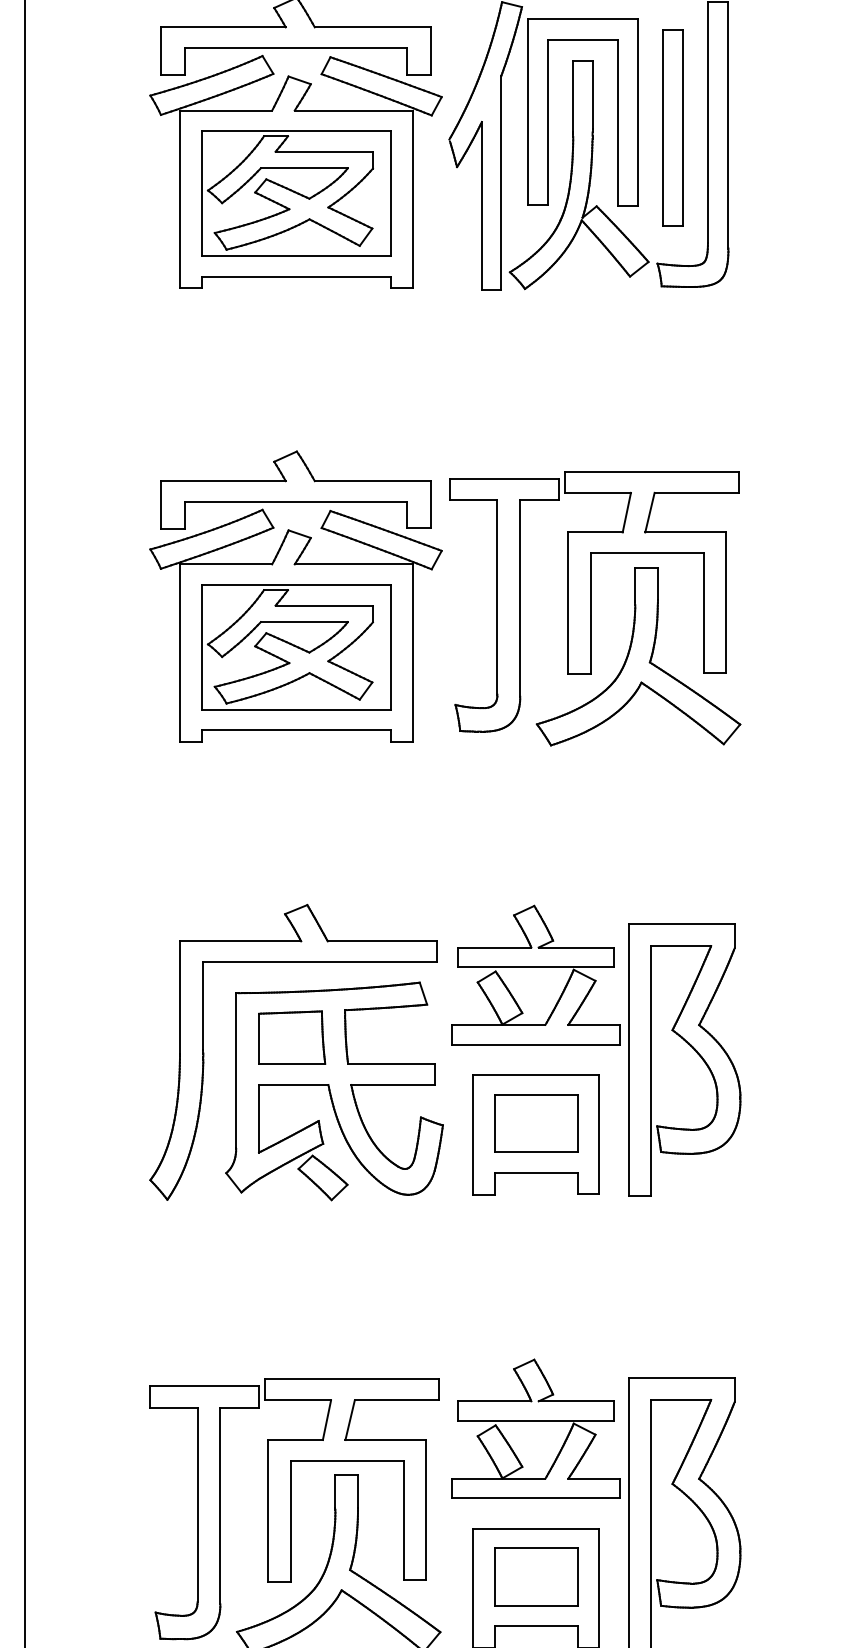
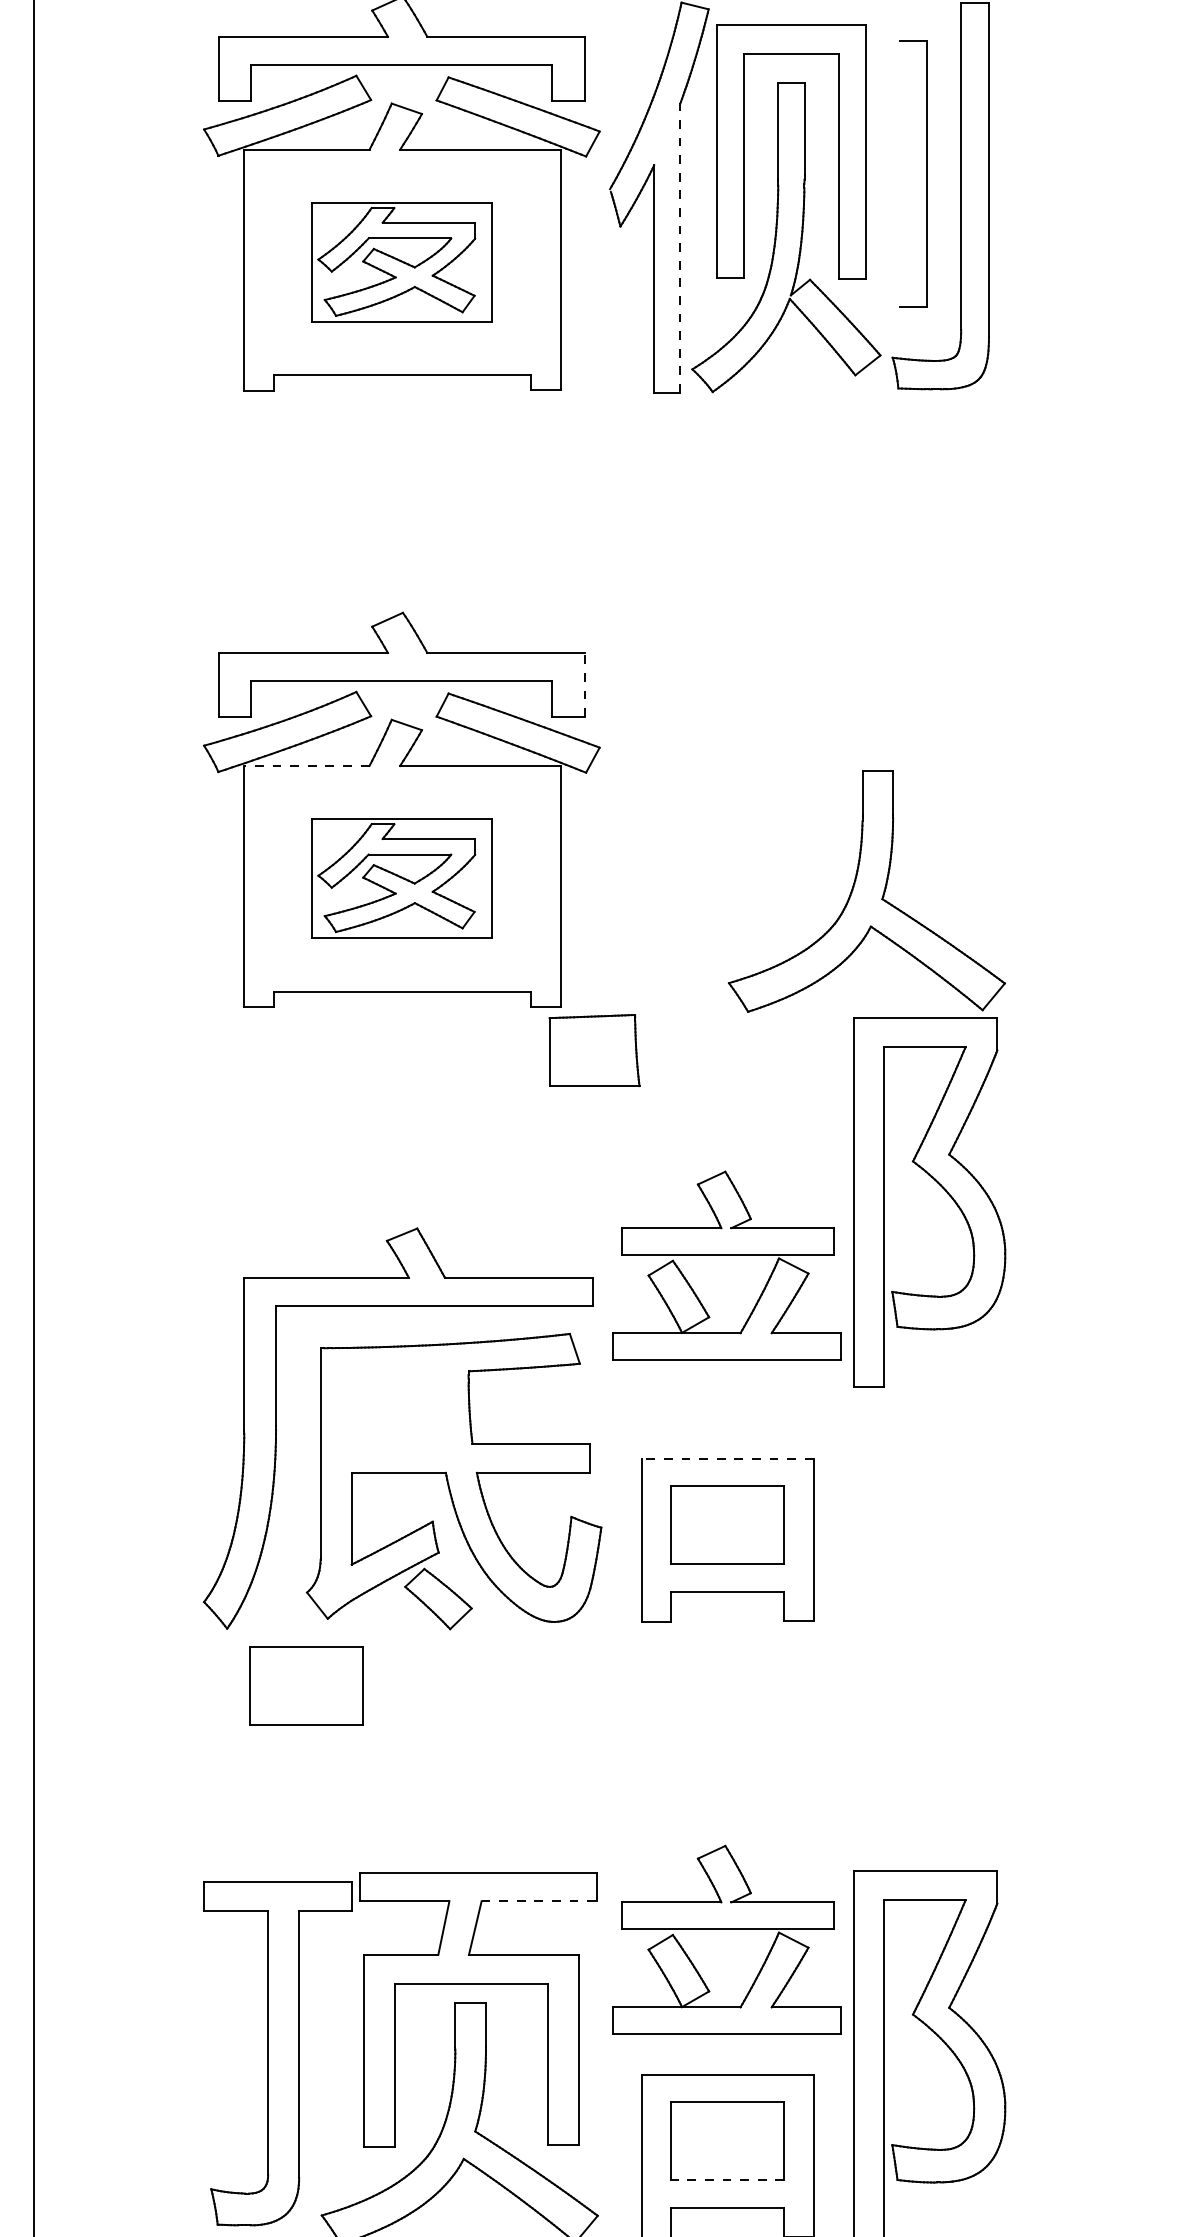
line: (663, 128) -> (900, 173), removed
line: (501, 183) -> (680, 248), solid -> dashed
part: (296, 193) -> (402, 262), size x0.7
line: (430, 504) -> (584, 684), solid -> dashed
line: (225, 564) -> (306, 766), solid -> dashed
part: (594, 601) -> (807, 816), removed
part: (296, 647) -> (402, 878), size x0.7
part: (535, 967) -> (726, 1255), moved
part: (292, 1037) -> (594, 1050), moved
part: (694, 1050) -> (942, 1188), moved
line: (535, 1075) -> (727, 1459), solid -> dashed
part: (225, 1241) -> (306, 1685), added
line: (397, 1400) -> (539, 1901), solid -> dashed
line: (535, 1606) -> (727, 2180), solid -> dashed

